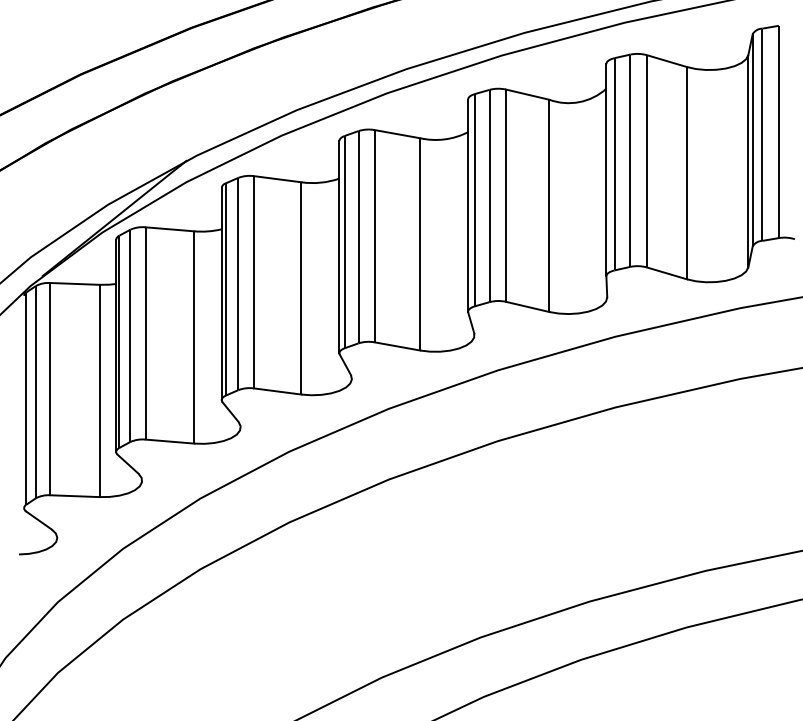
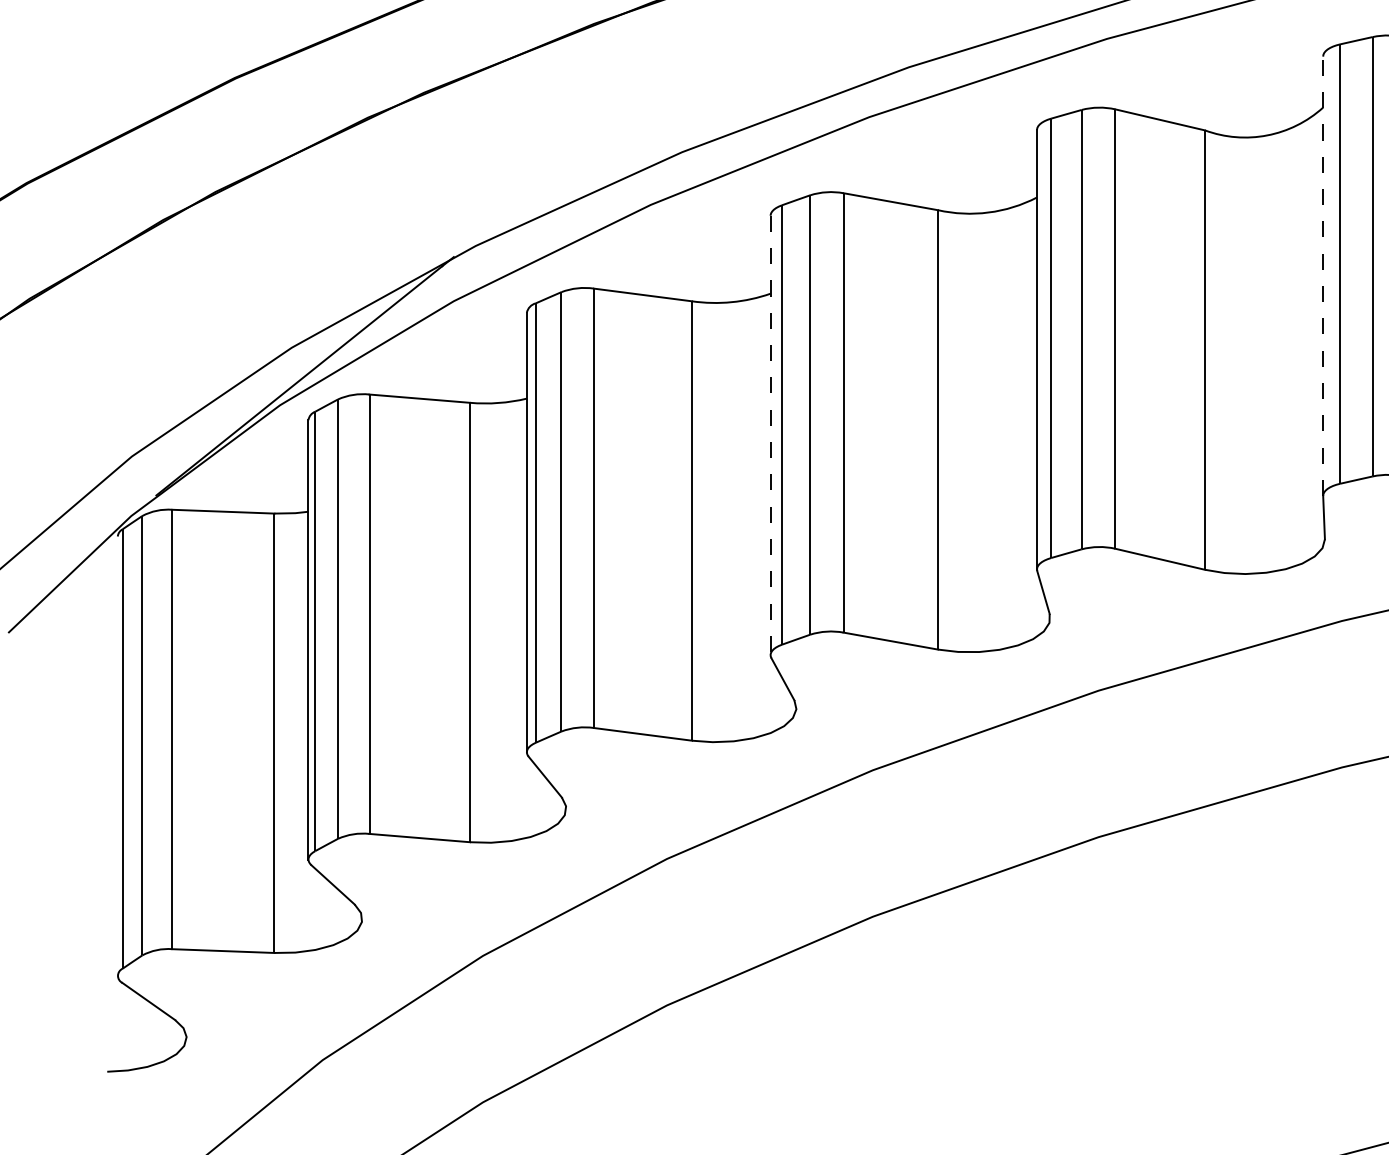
line: (606, 169) -> (1323, 274), solid -> dashed
line: (339, 247) -> (770, 436), solid -> dashed

